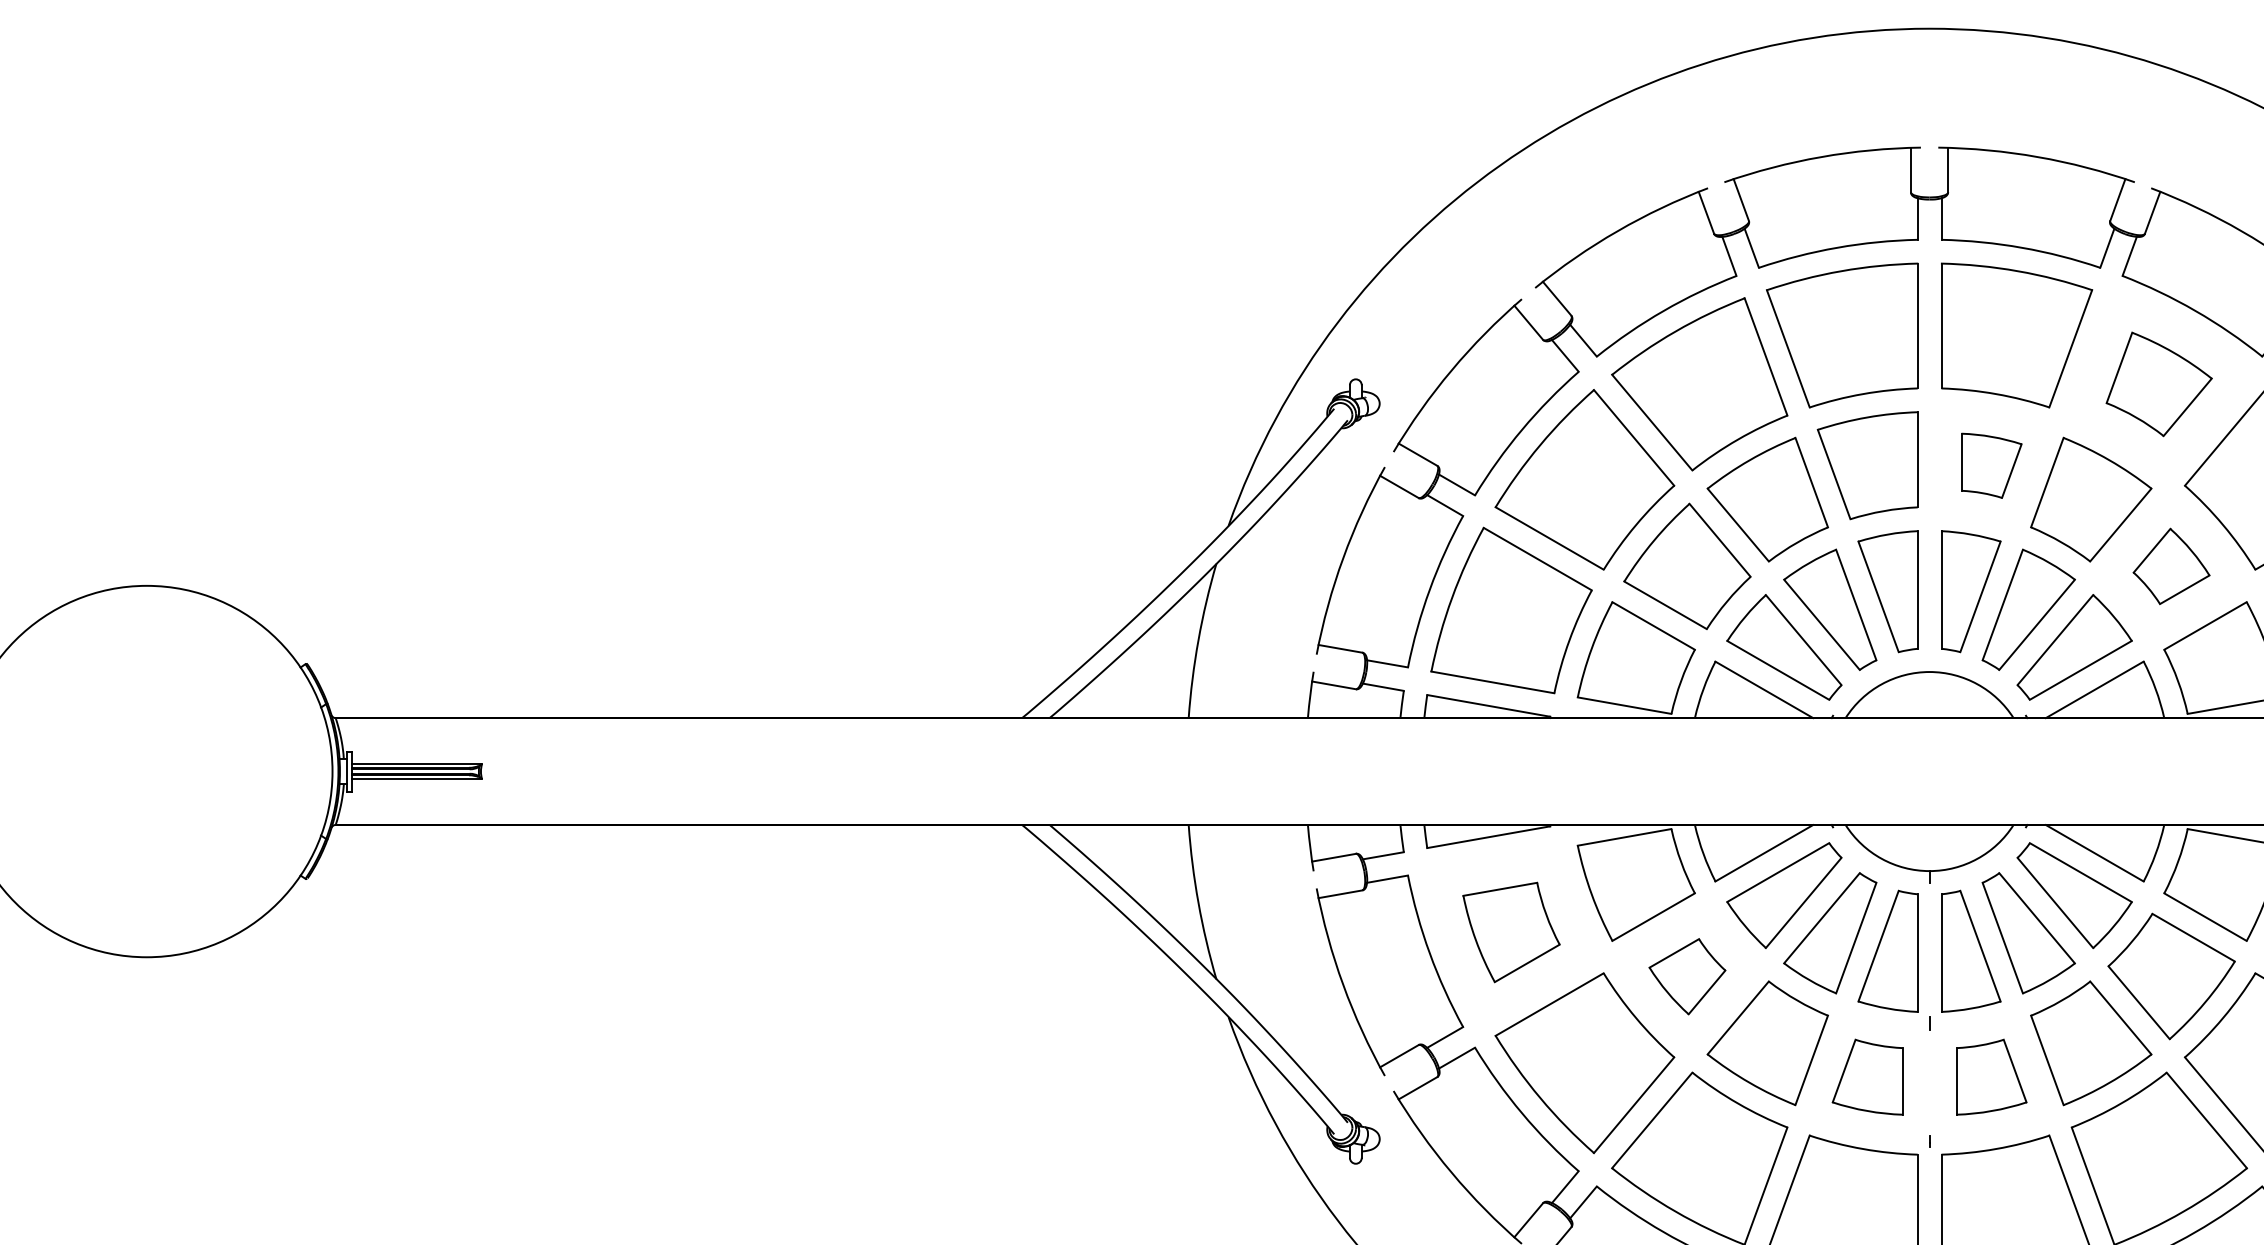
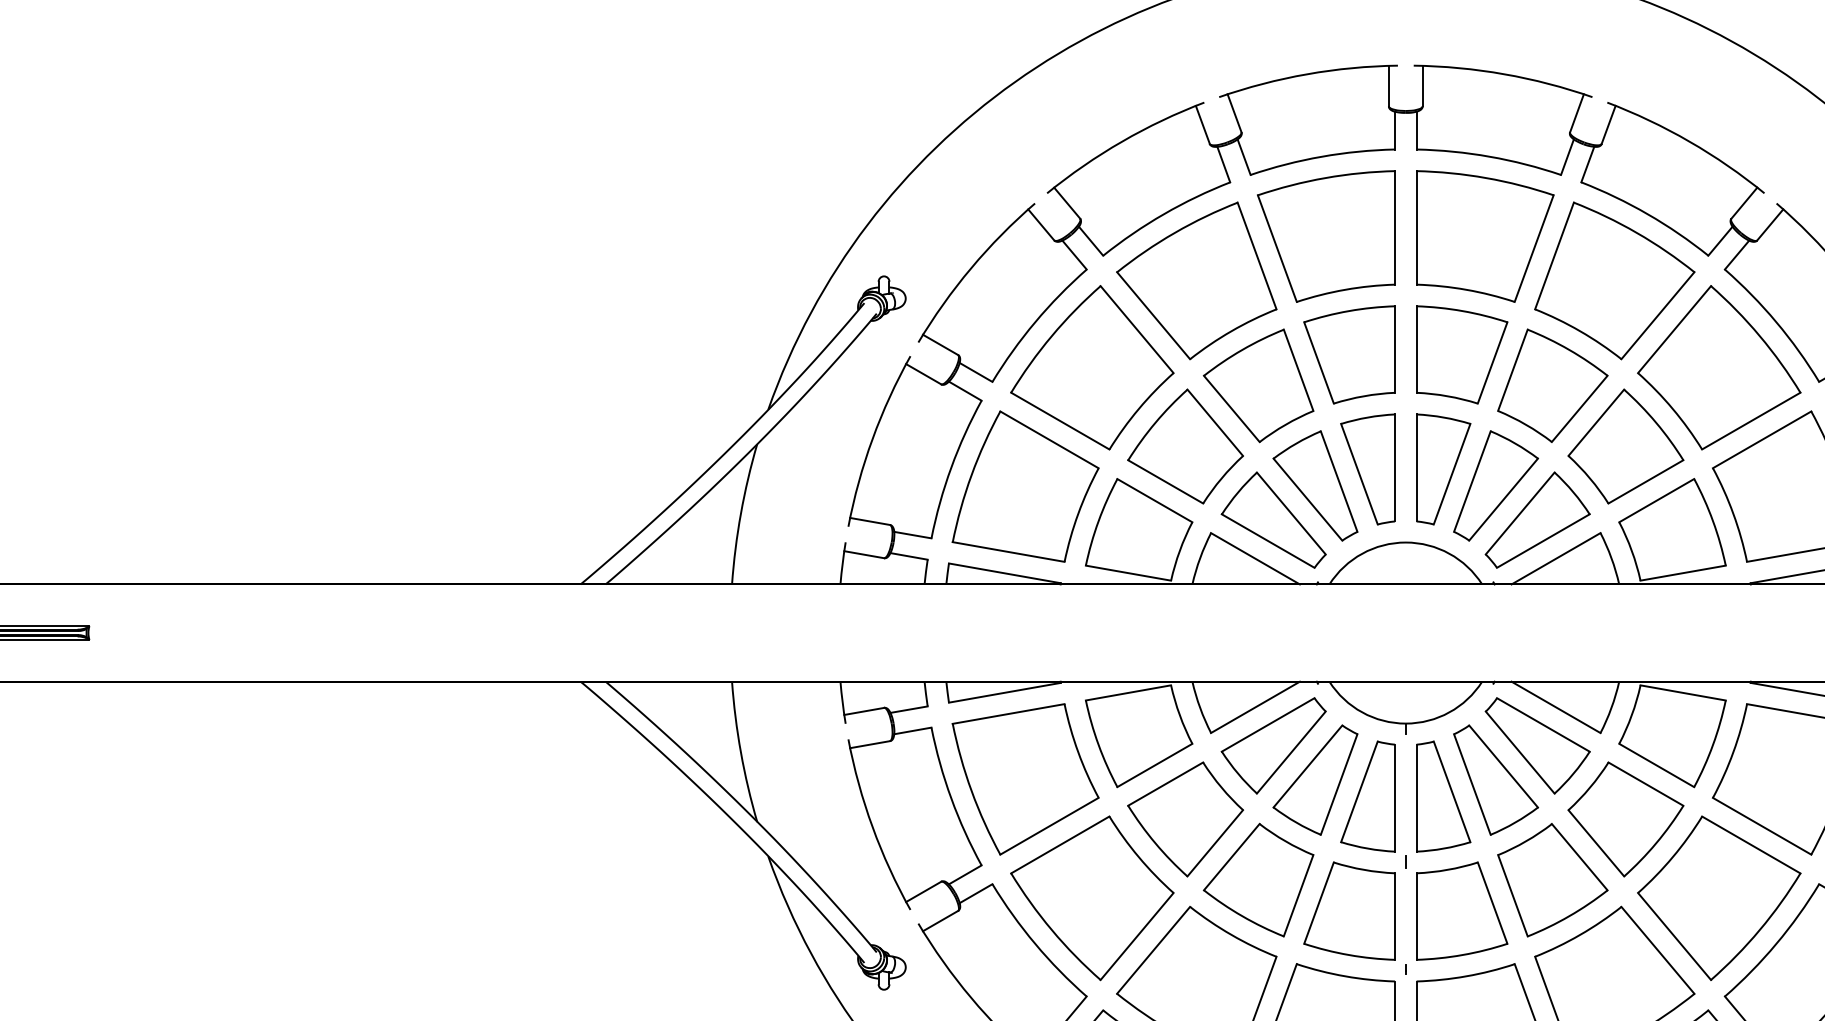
part: (2158, 384) -> (1613, 281), size x1.67
part: (1991, 465) -> (1462, 354), size x1.67
part: (2171, 566) -> (1625, 446), size x1.67
part: (1511, 932) -> (1025, 779), size x1.67
part: (1687, 976) -> (1185, 819), size x1.67
part: (1867, 1076) -> (1349, 910), size x1.43
part: (1991, 1076) -> (1462, 910), size x1.43

